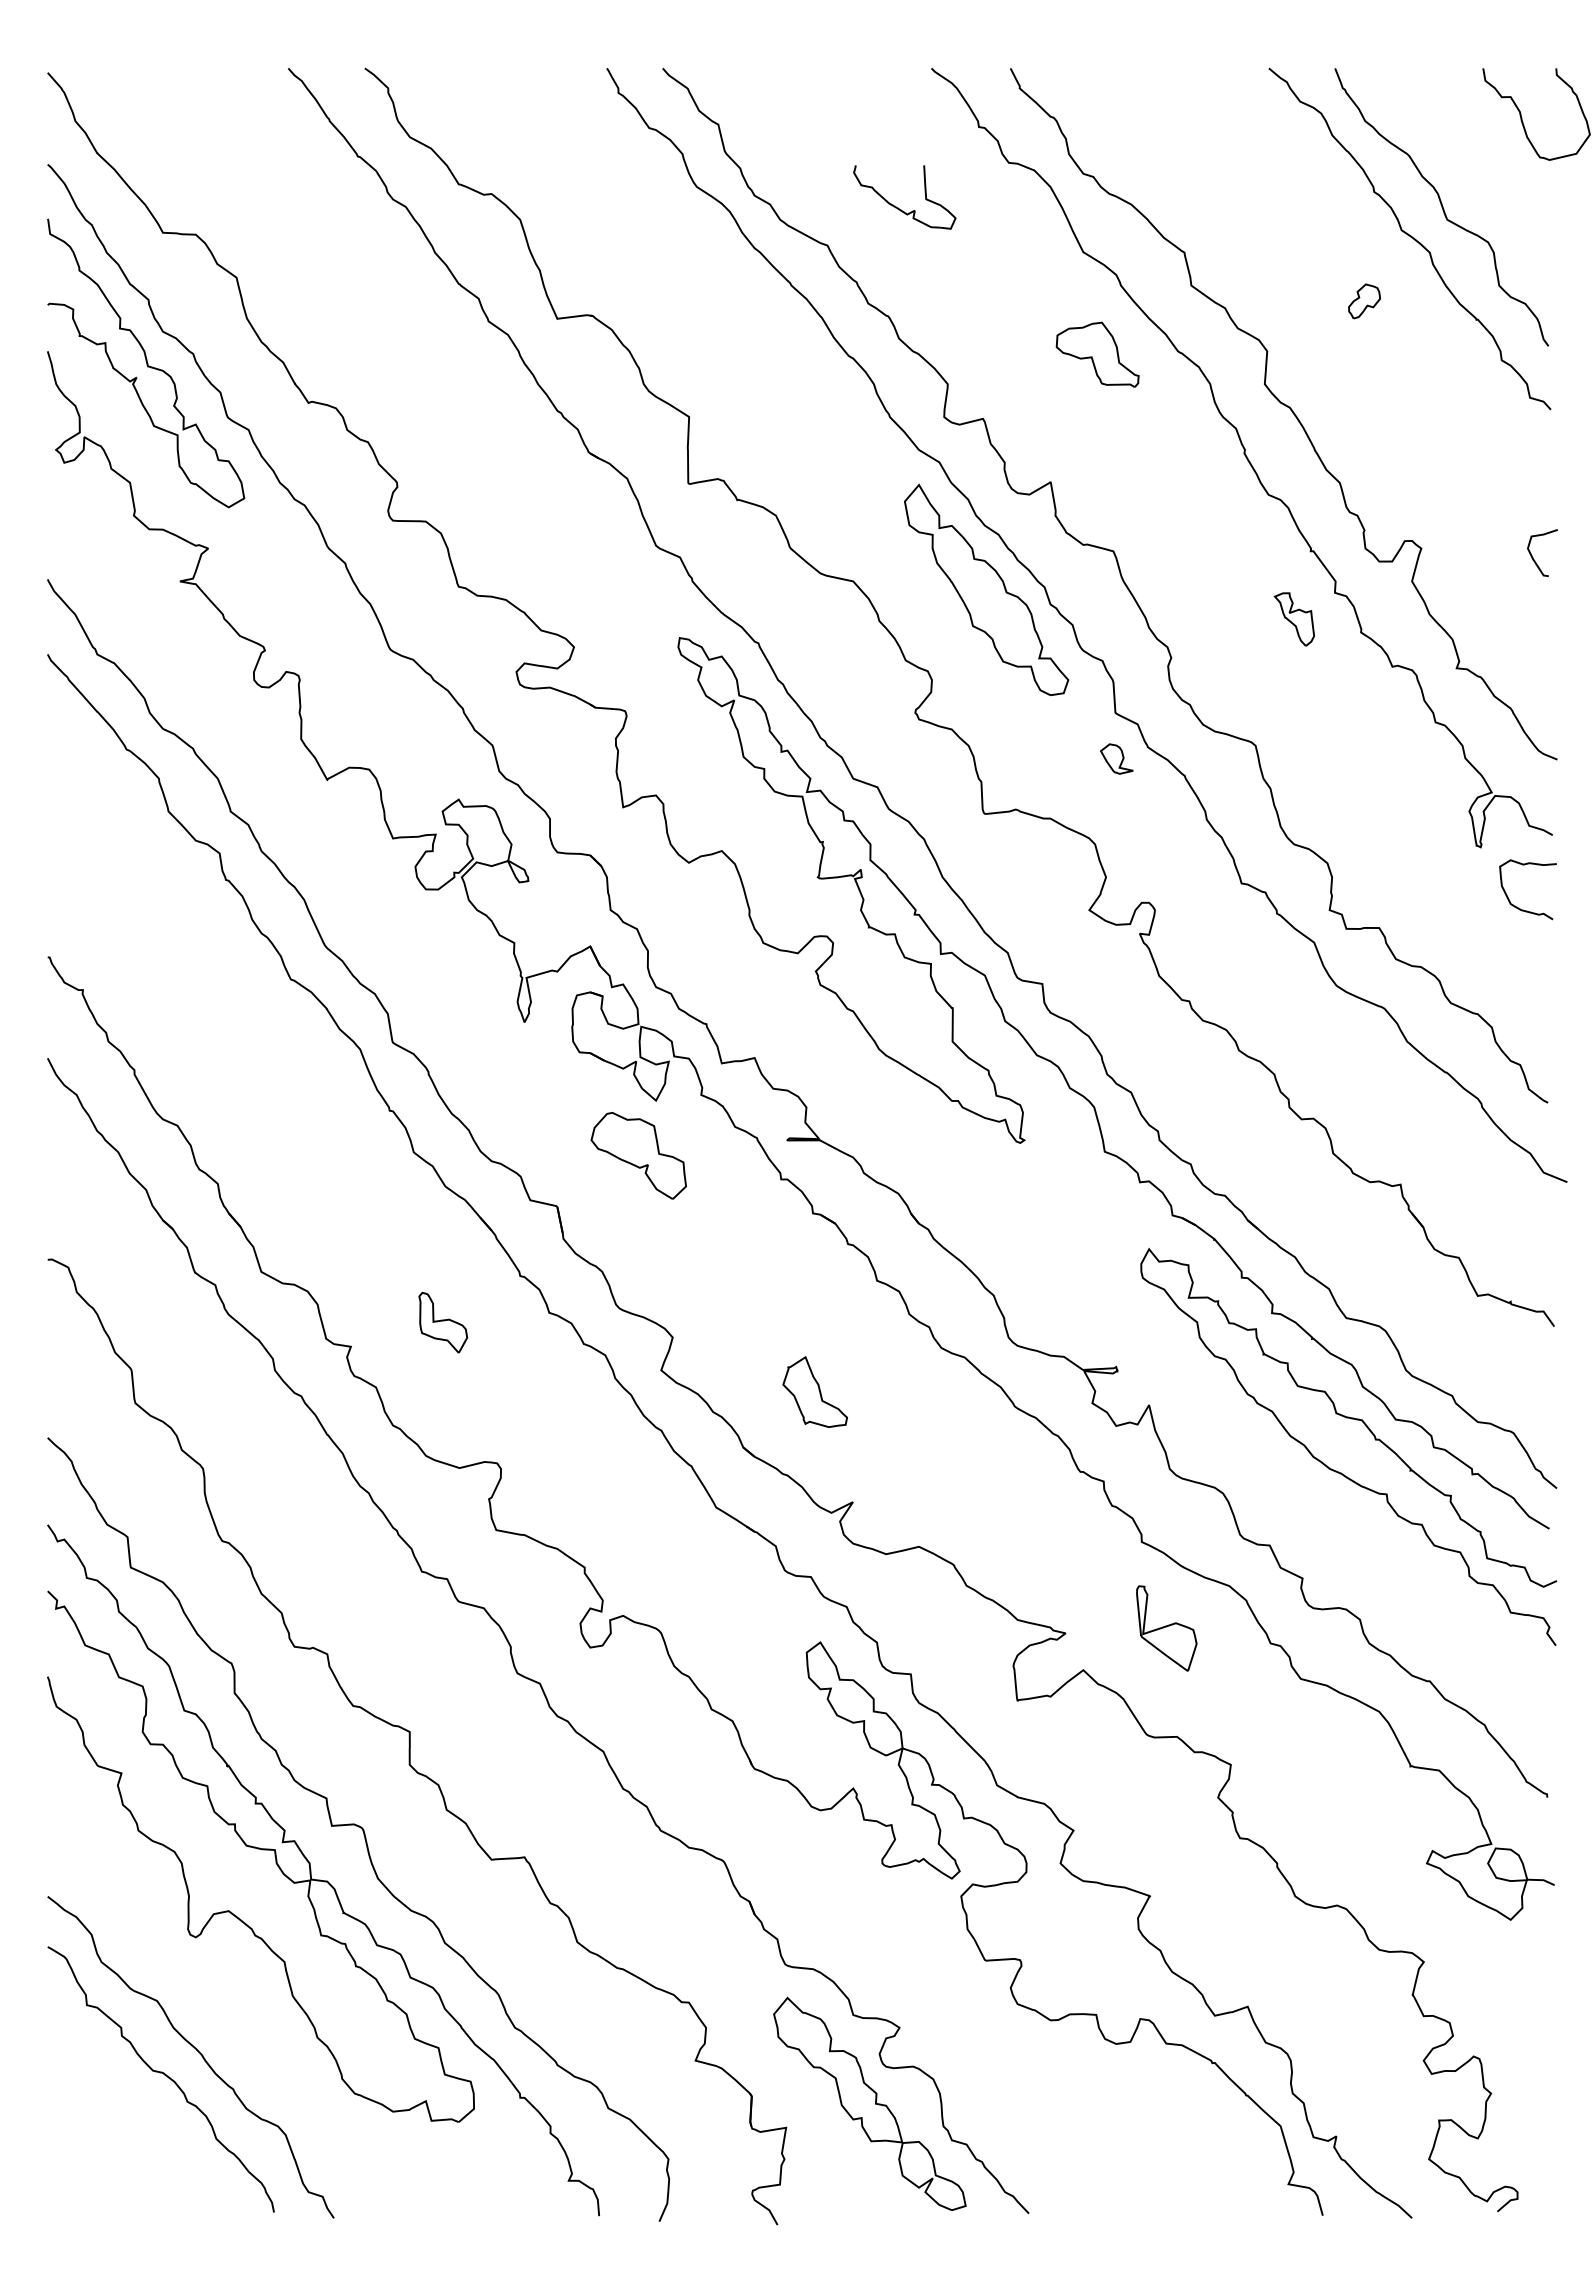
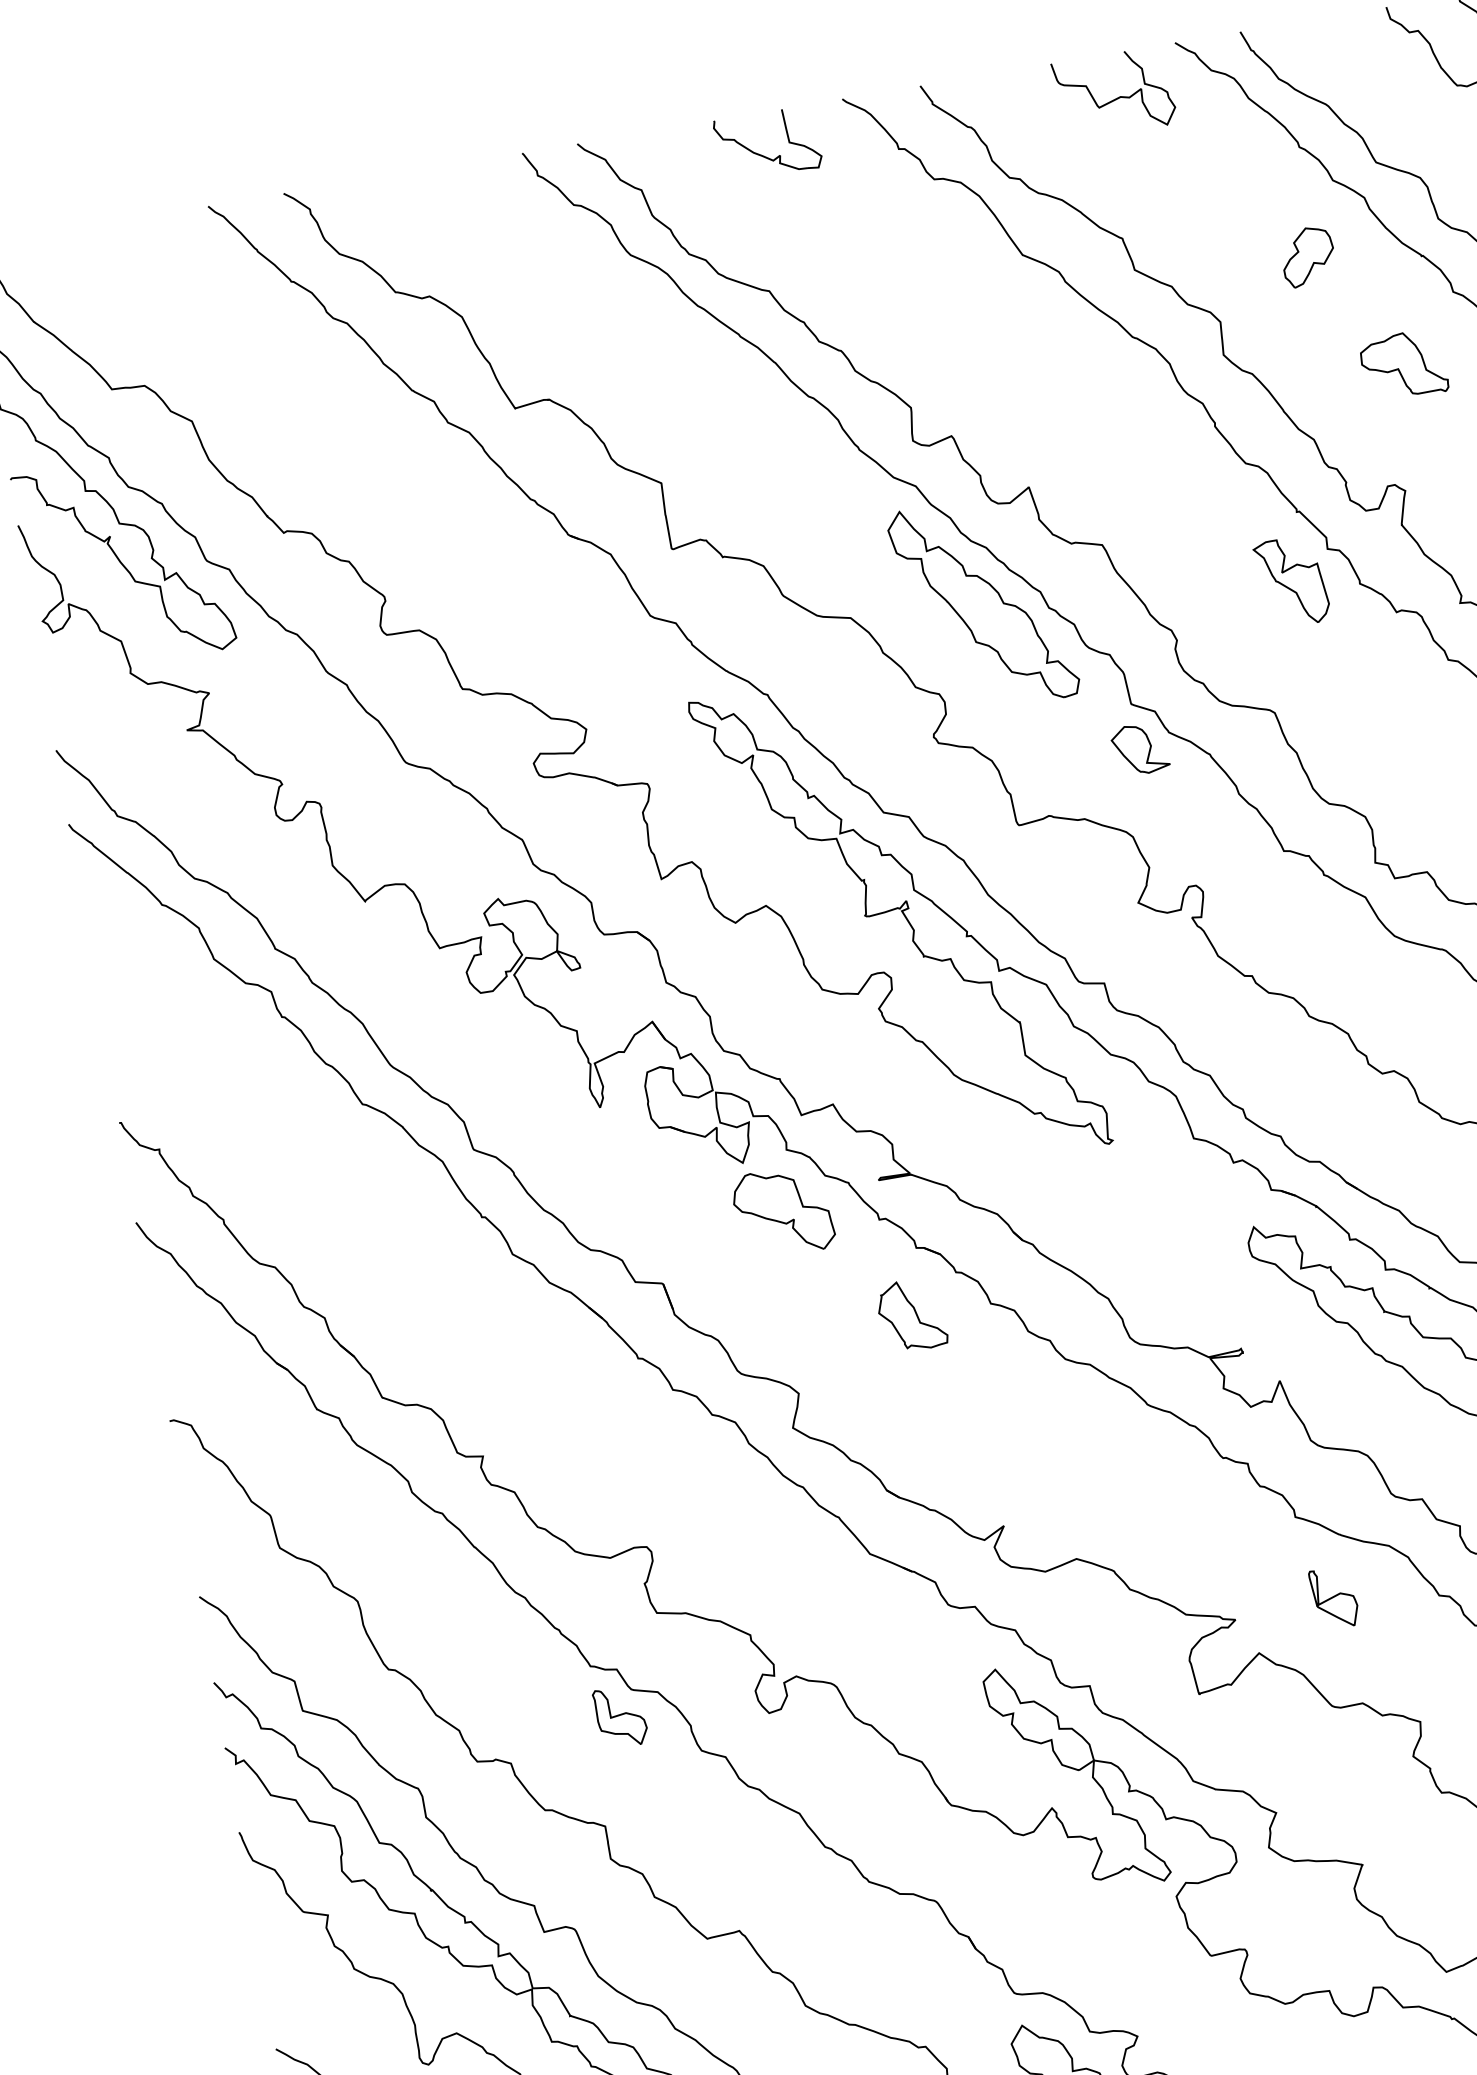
curve: (1202, 112) -> (1116, 97), added
part: (898, 207) -> (763, 155), moved
part: (1364, 301) -> (1308, 256), size x1.67
part: (1097, 354) -> (1403, 365), moved
part: (1294, 619) -> (1292, 582), size x1.67
part: (1116, 758) -> (1139, 748), size x1.67
part: (638, 1155) -> (783, 1211), moved
part: (443, 1322) -> (620, 1716), moved
part: (814, 1391) -> (910, 1314), moved
part: (1166, 1628) -> (1334, 1598), size x0.71

